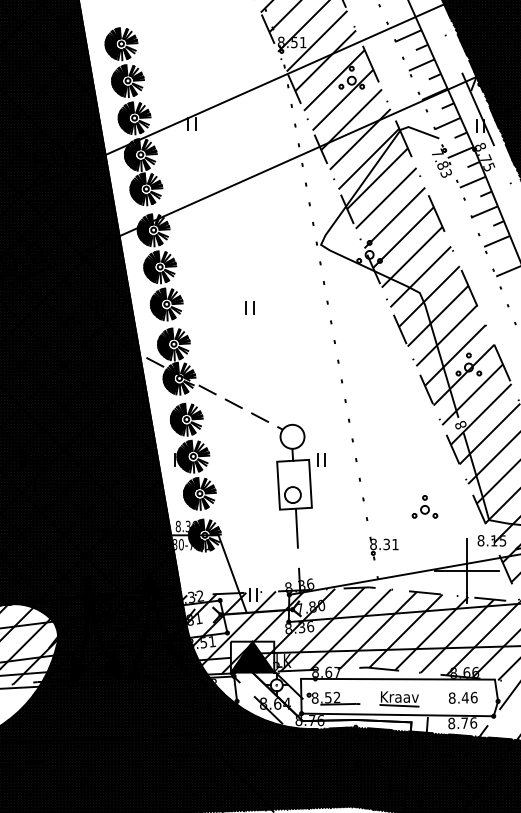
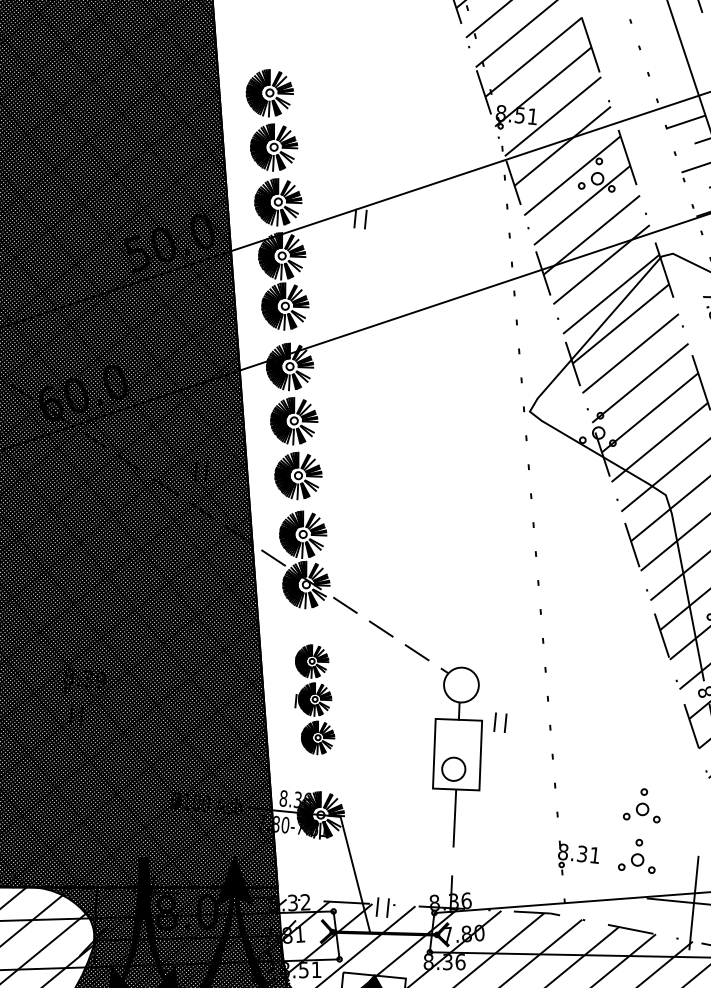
part: (249, 307) -> (417, 492), removed
part: (192, 456) -> (314, 699), size x0.7
part: (424, 541) -> (637, 855), added

